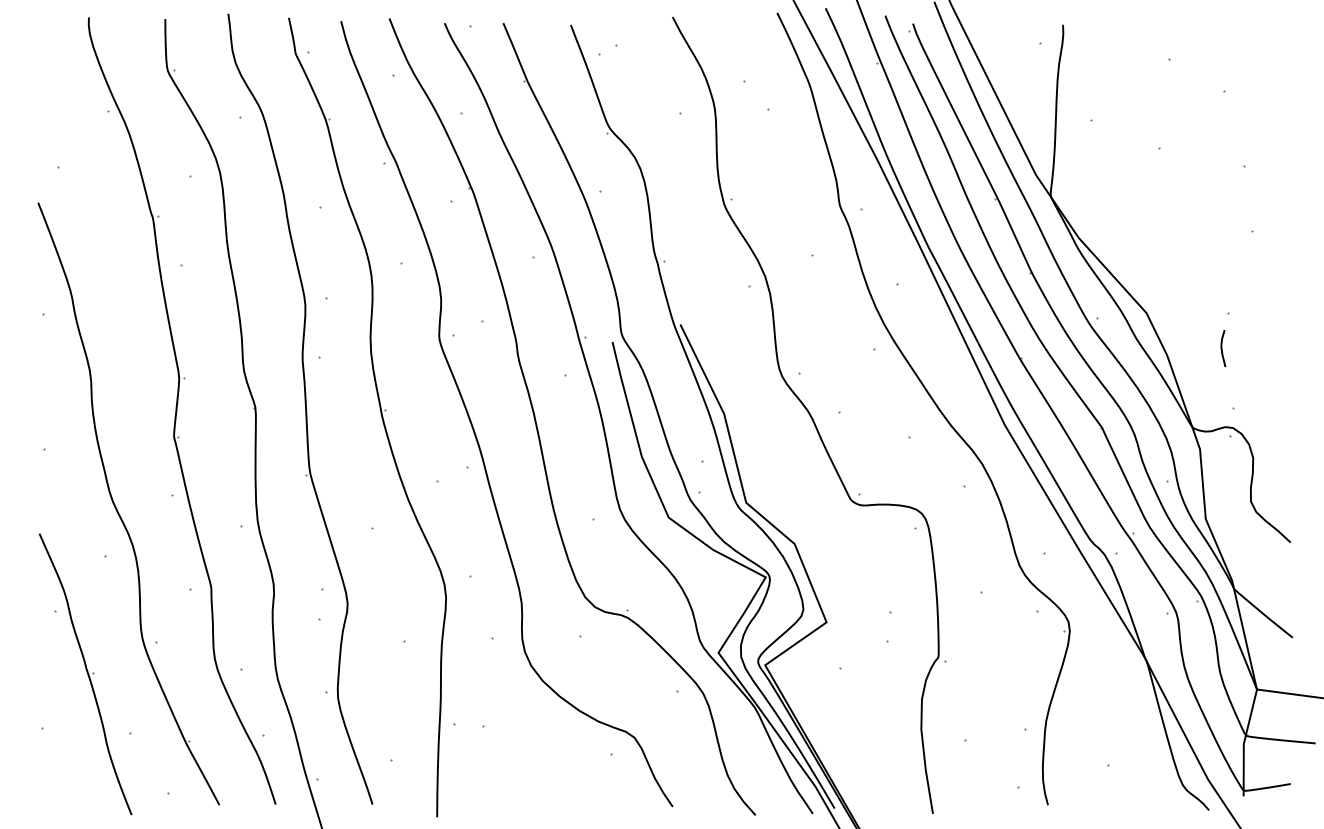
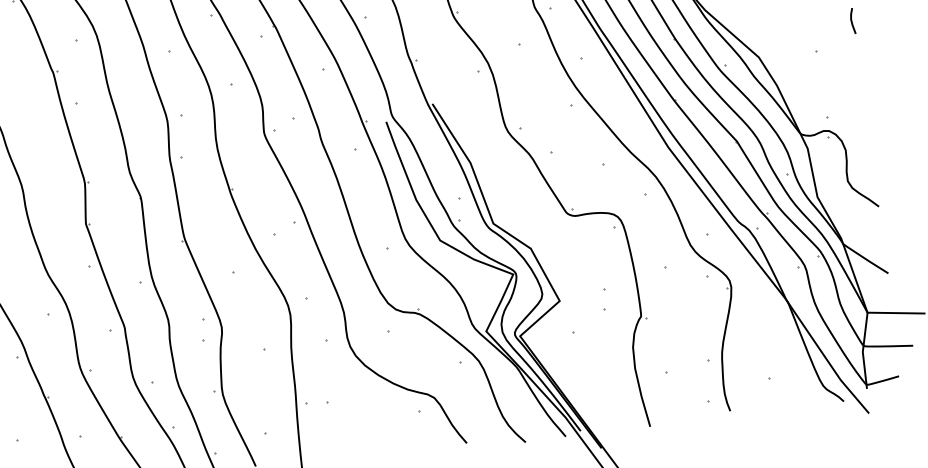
line: (1222, 348) -> (852, 21), moved

